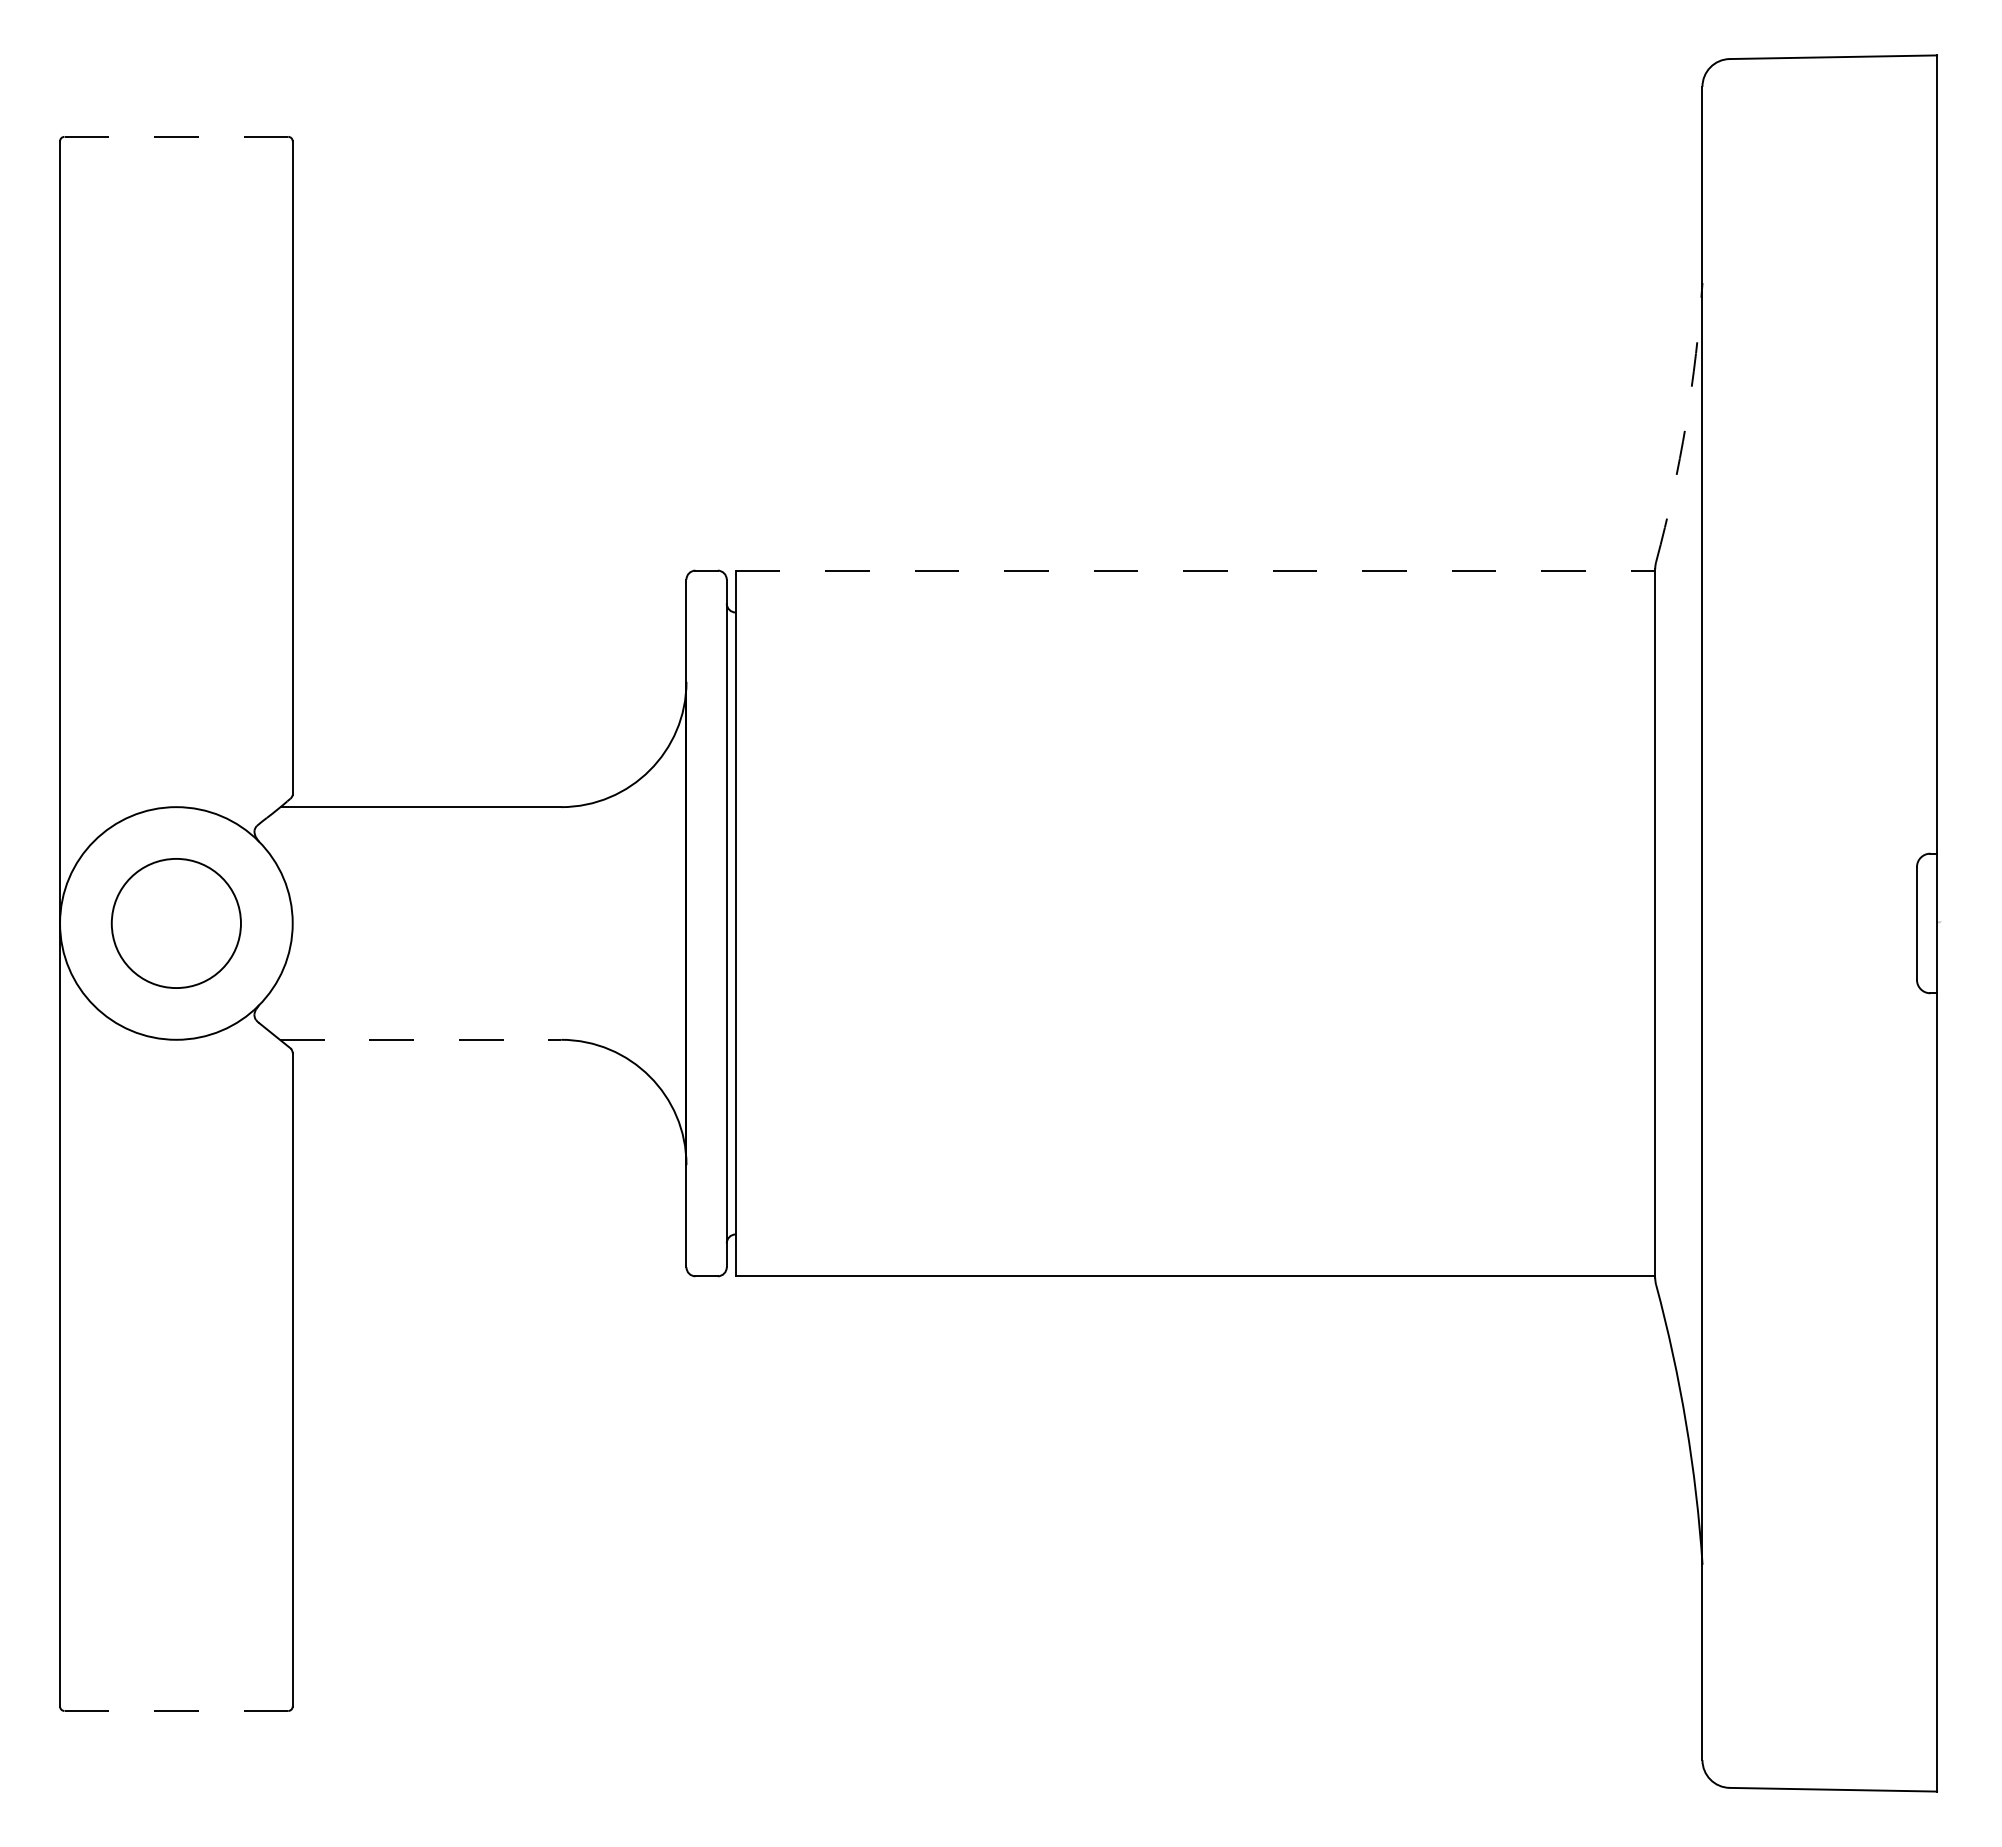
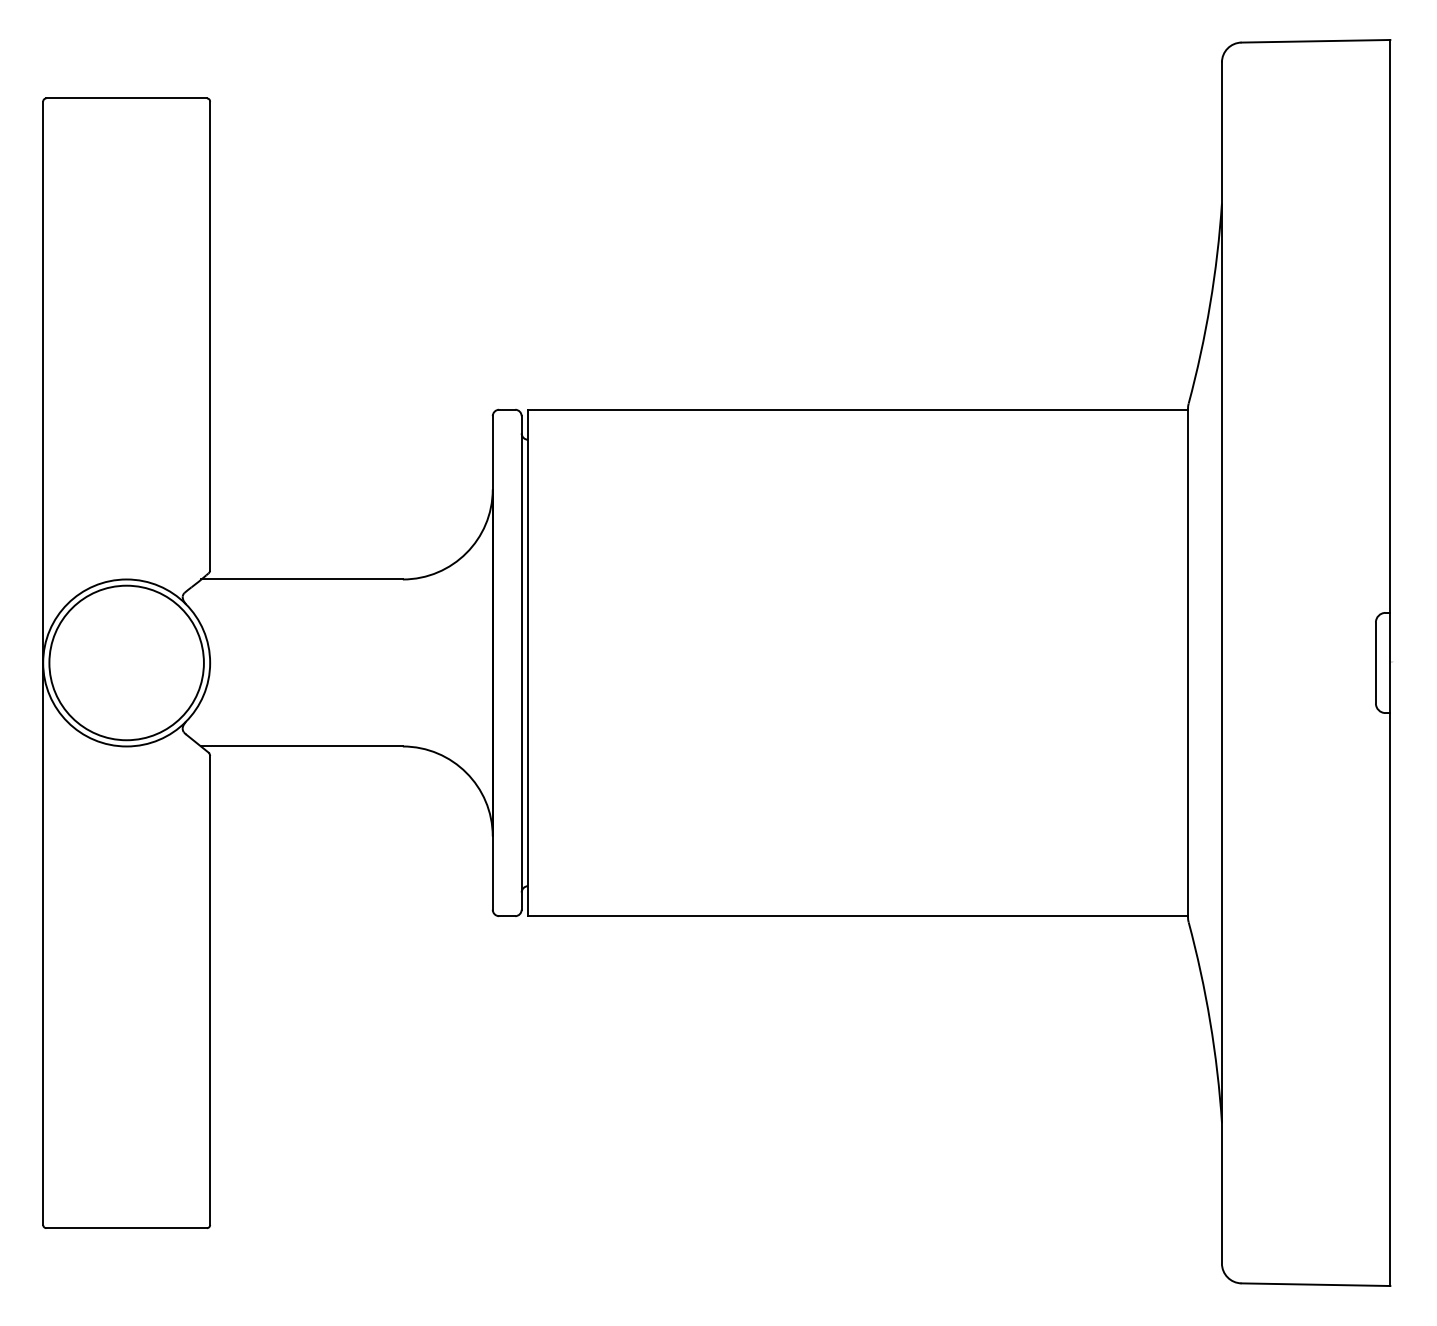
line: (176, 136) -> (126, 98), dashed -> solid
arc: (1686, 423) -> (1210, 304), dashed -> solid
line: (1195, 570) -> (858, 409), dashed -> solid
circle: (176, 923) -> (126, 663), size x1.67
line: (420, 1039) -> (301, 746), dashed -> solid
line: (176, 1710) -> (126, 1227), dashed -> solid

